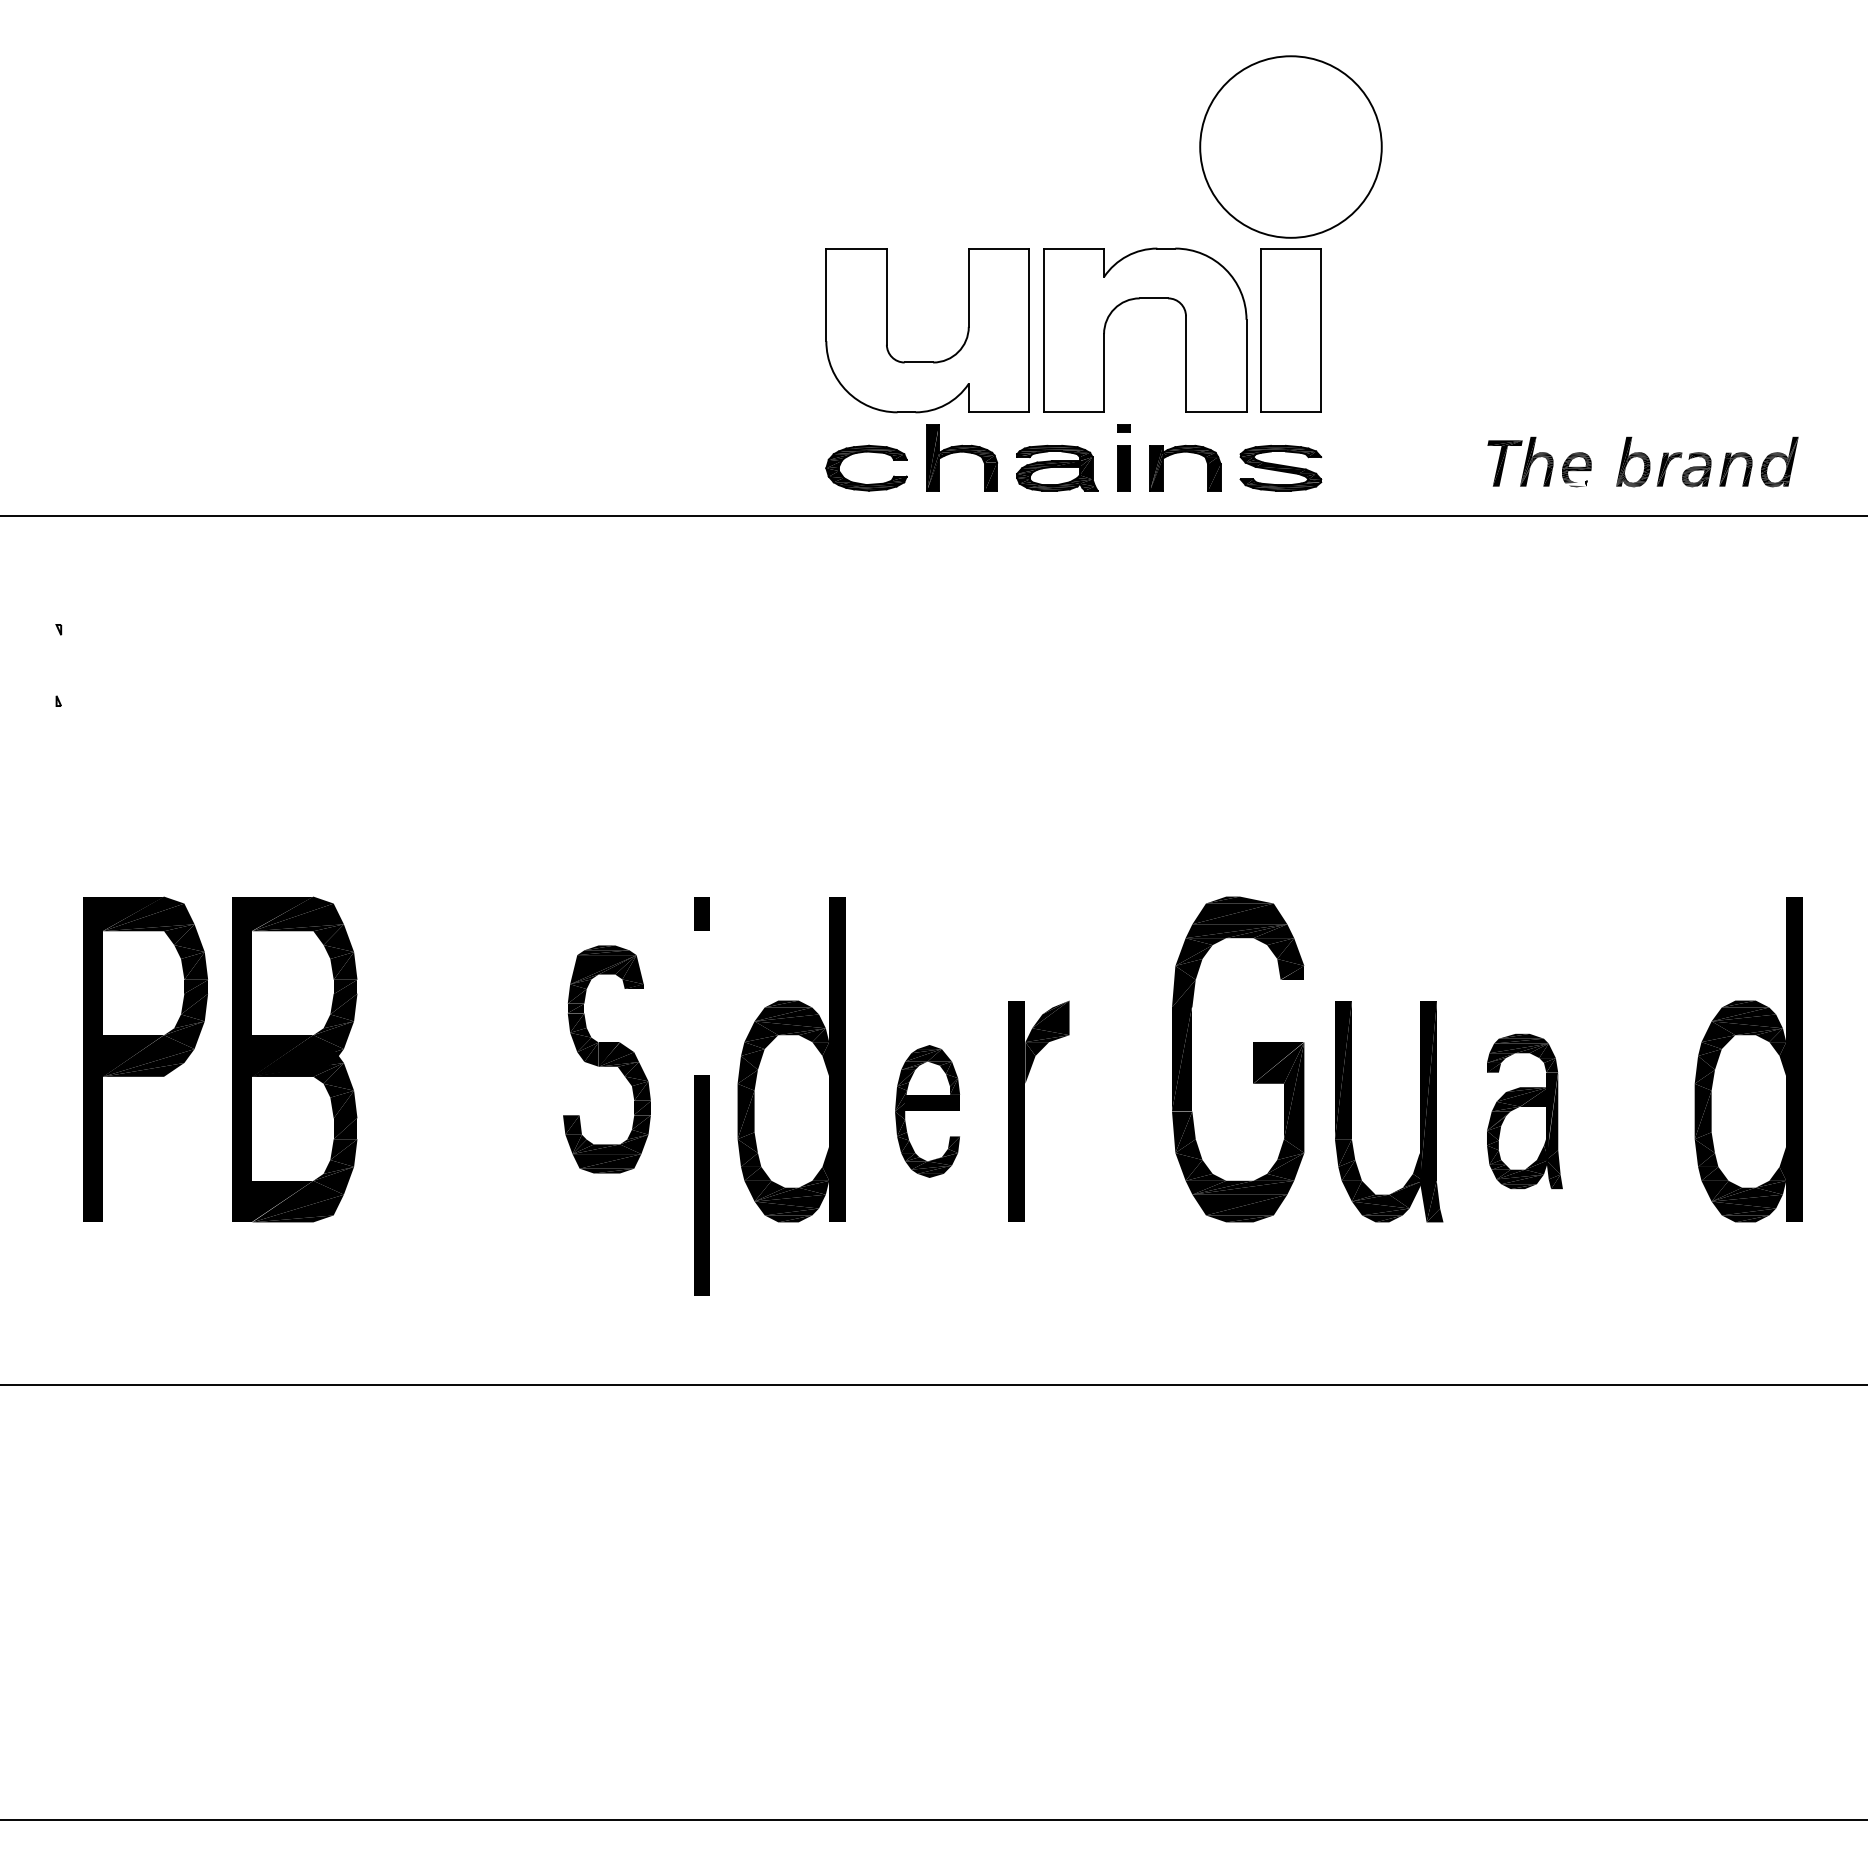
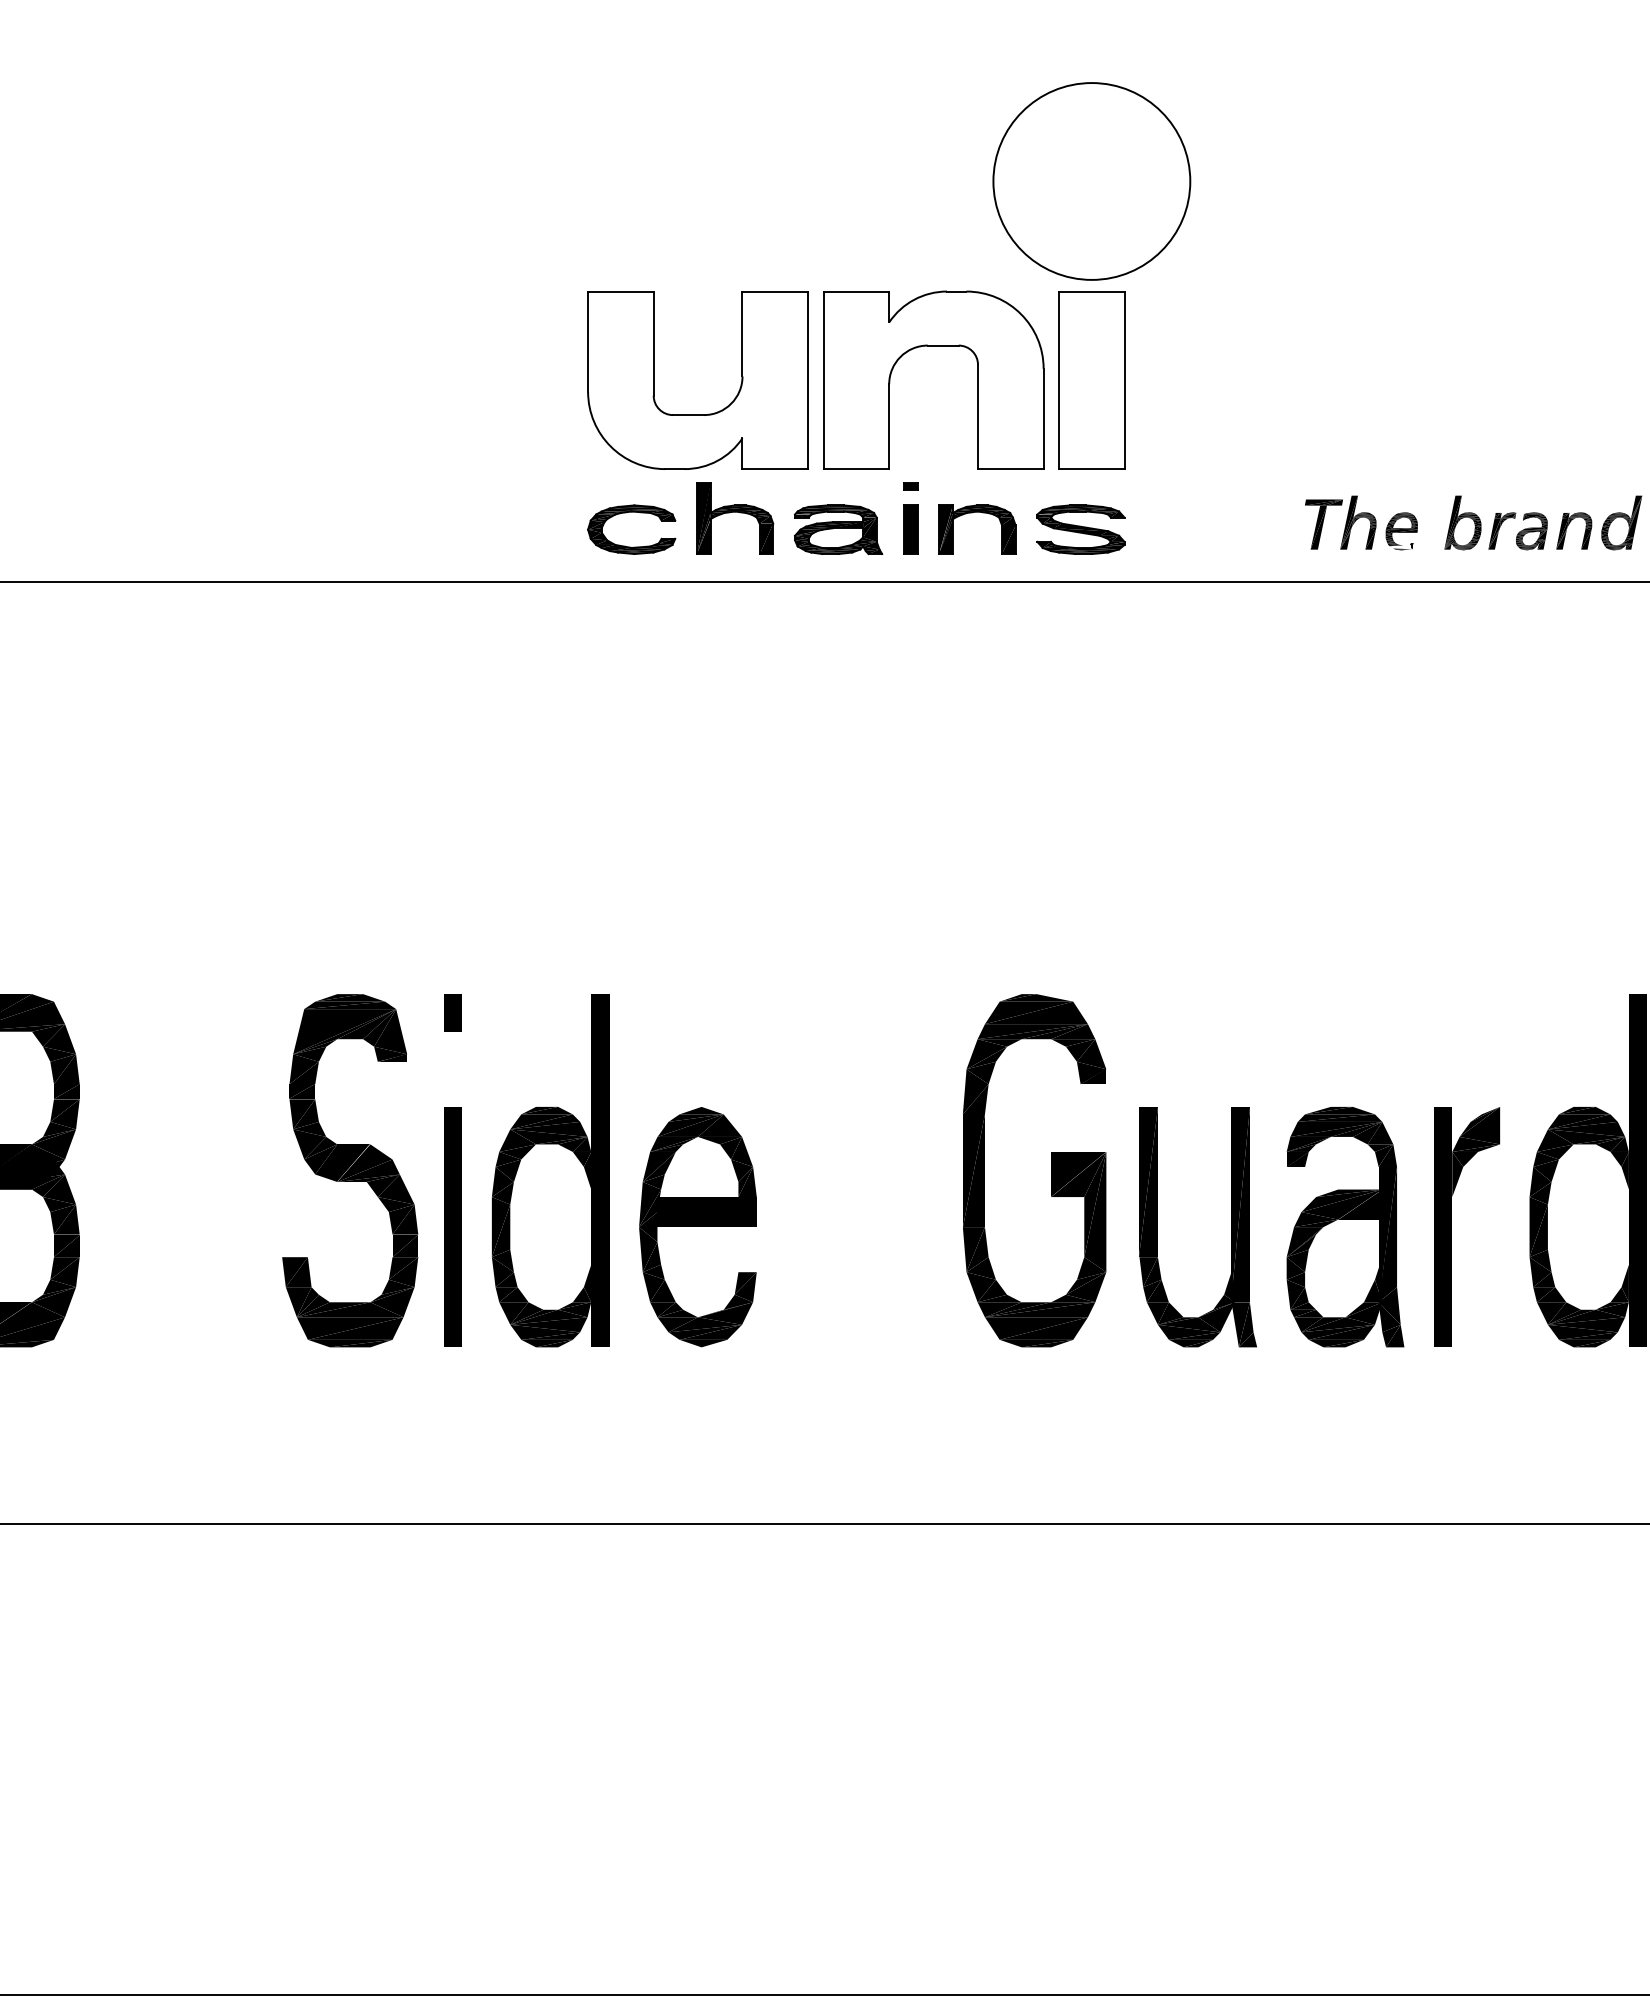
part: (606, 1059) -> (349, 1170), size x1.43
part: (1024, 1110) -> (1451, 1226), moved
part: (927, 1111) -> (697, 1227), size x1.67
part: (1524, 1111) -> (1345, 1227), size x1.43
part: (701, 1185) -> (452, 1227), moved

